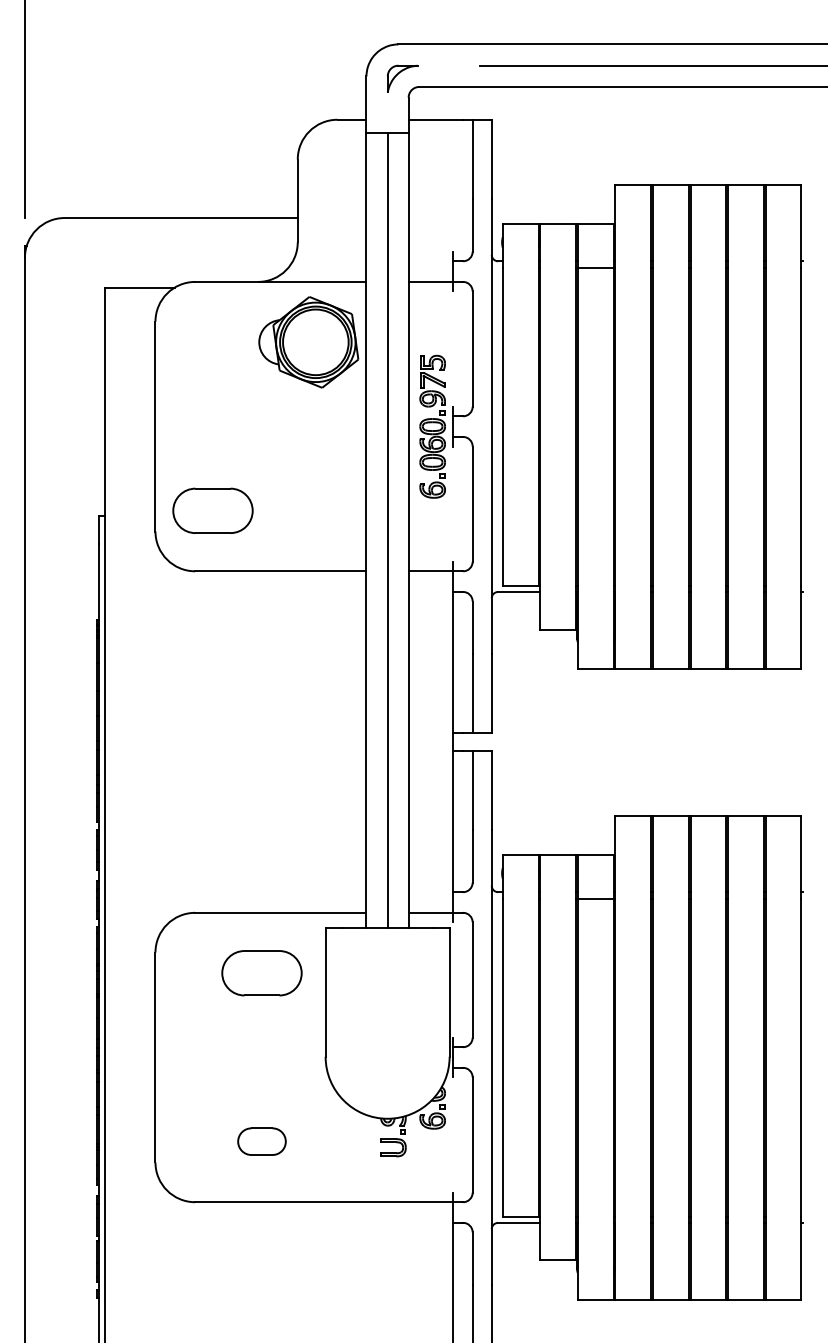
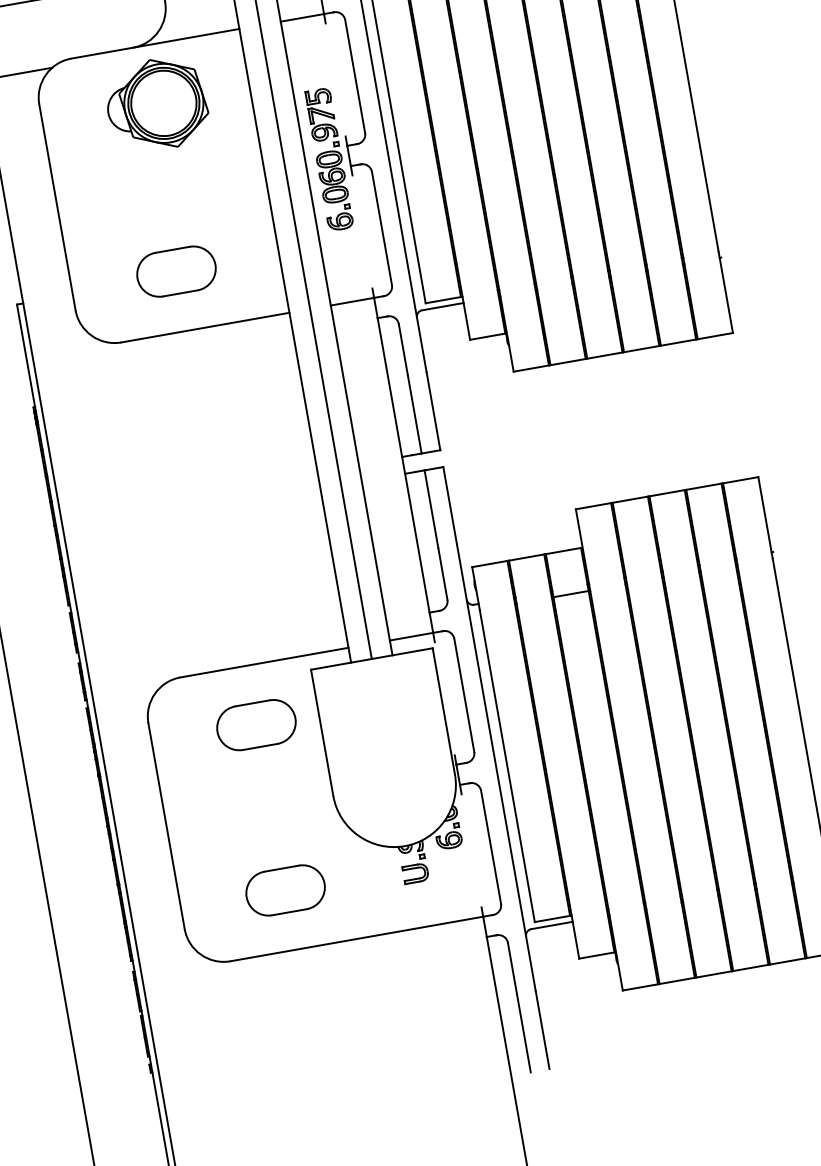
part: (308, 342) -> (156, 104), moved
part: (212, 510) -> (175, 271), moved
part: (261, 1141) -> (285, 890), size x1.67

